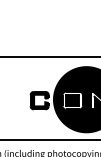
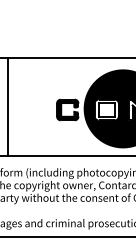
fill: (72, 100) -> (106, 109), removed

